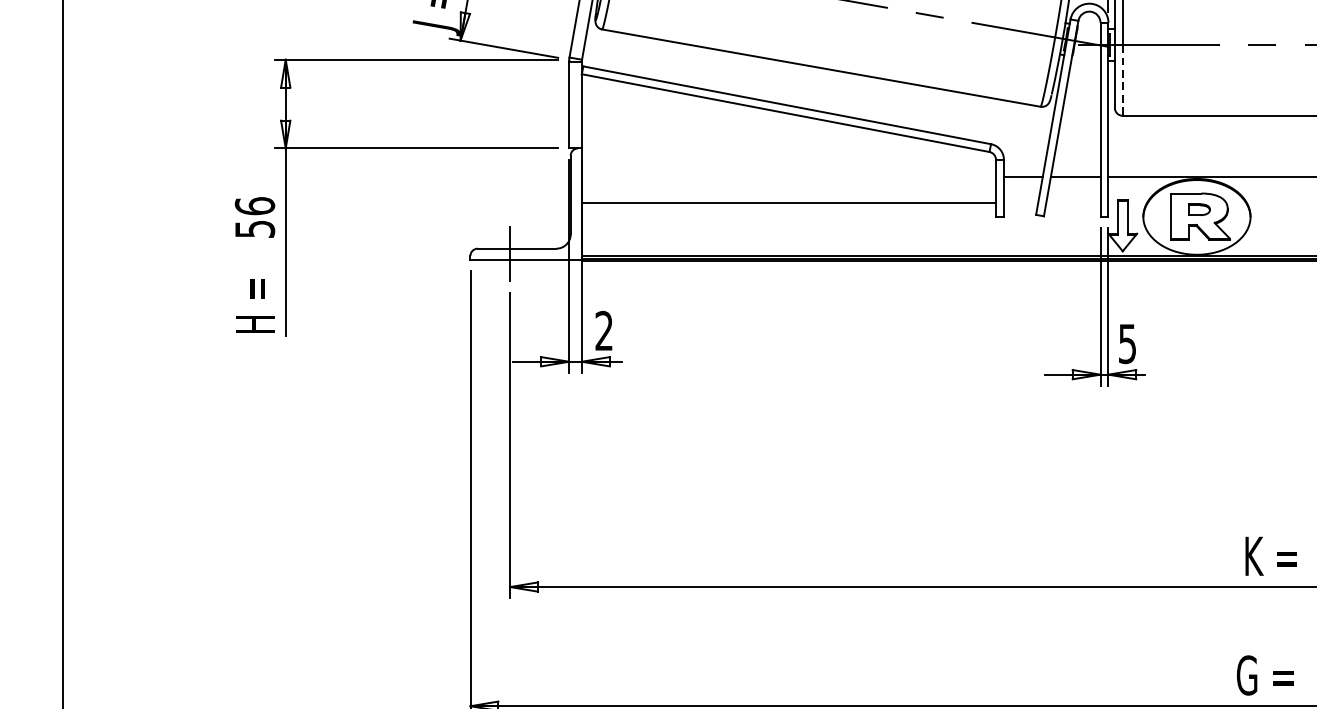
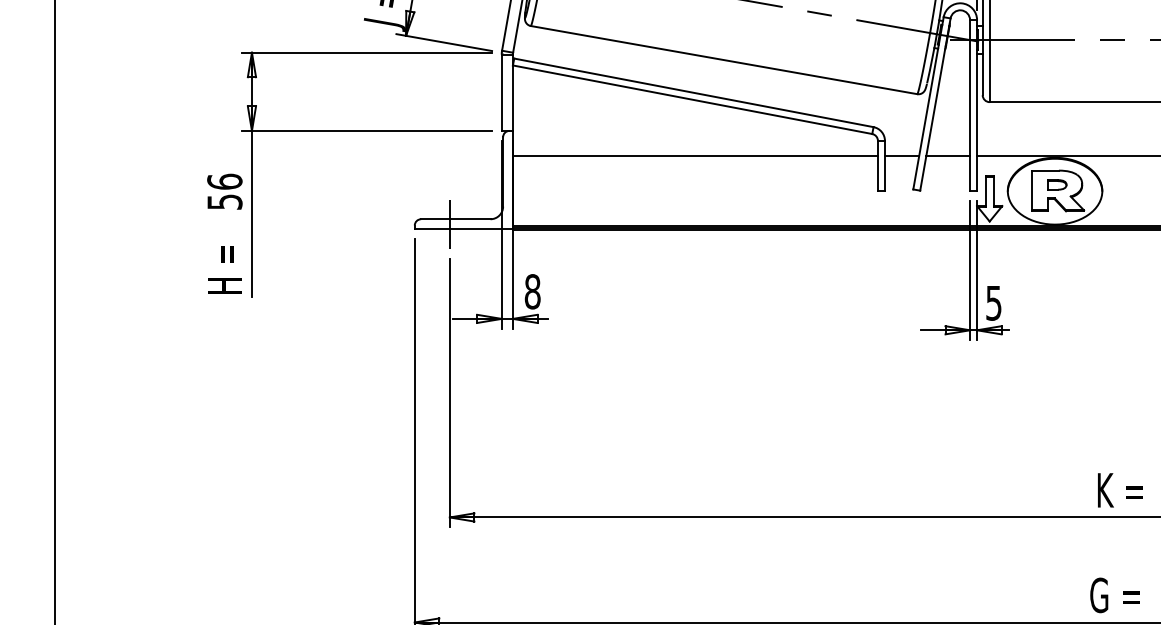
line: (1122, 81) -> (989, 71), dashed -> solid
line: (787, 203) -> (694, 156), moved
text: (604, 330) -> (532, 291), 2 -> 8

